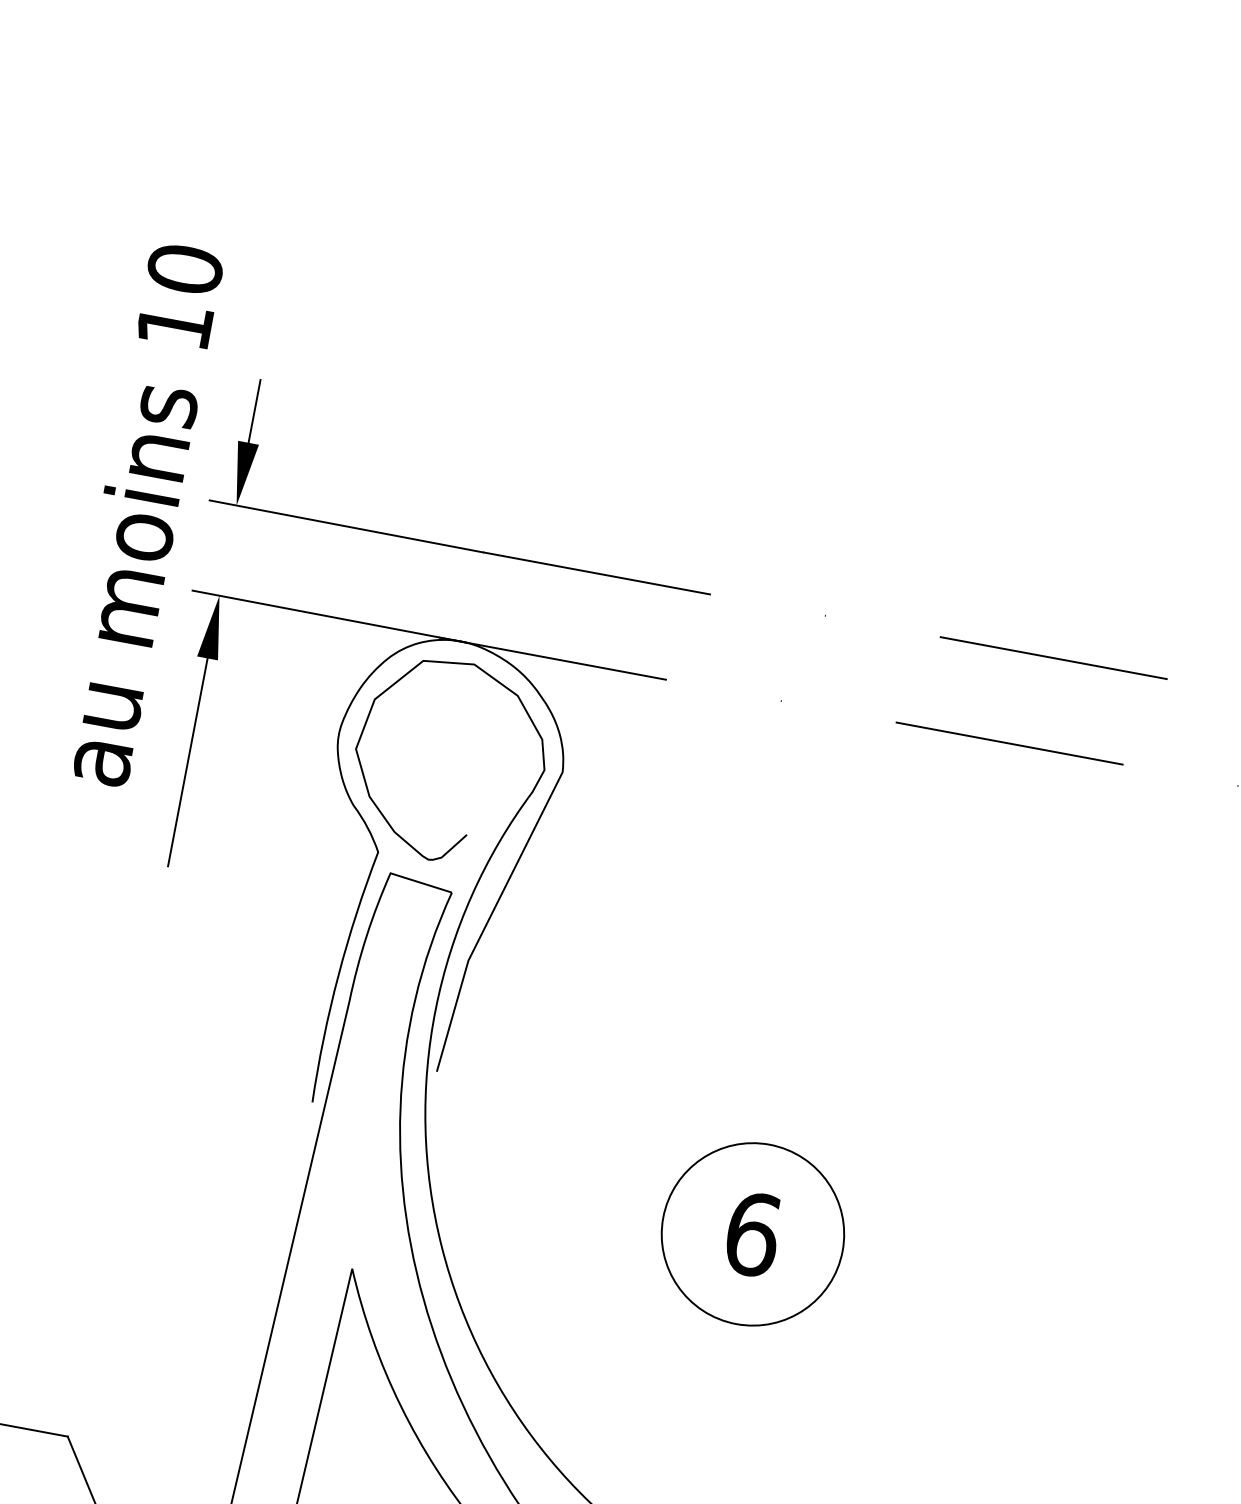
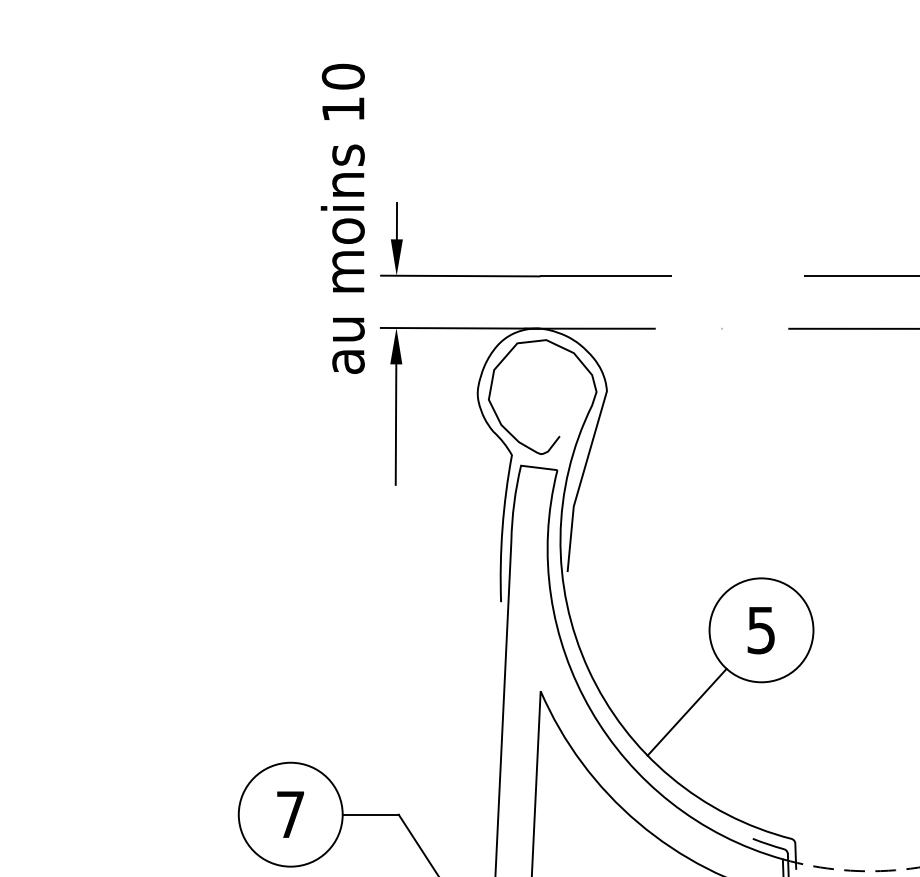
text: (138, 513) -> (342, 218), moved
text: (752, 1234) -> (761, 630), 6 -> 5
line: (597, 1350) -> (686, 711), added

